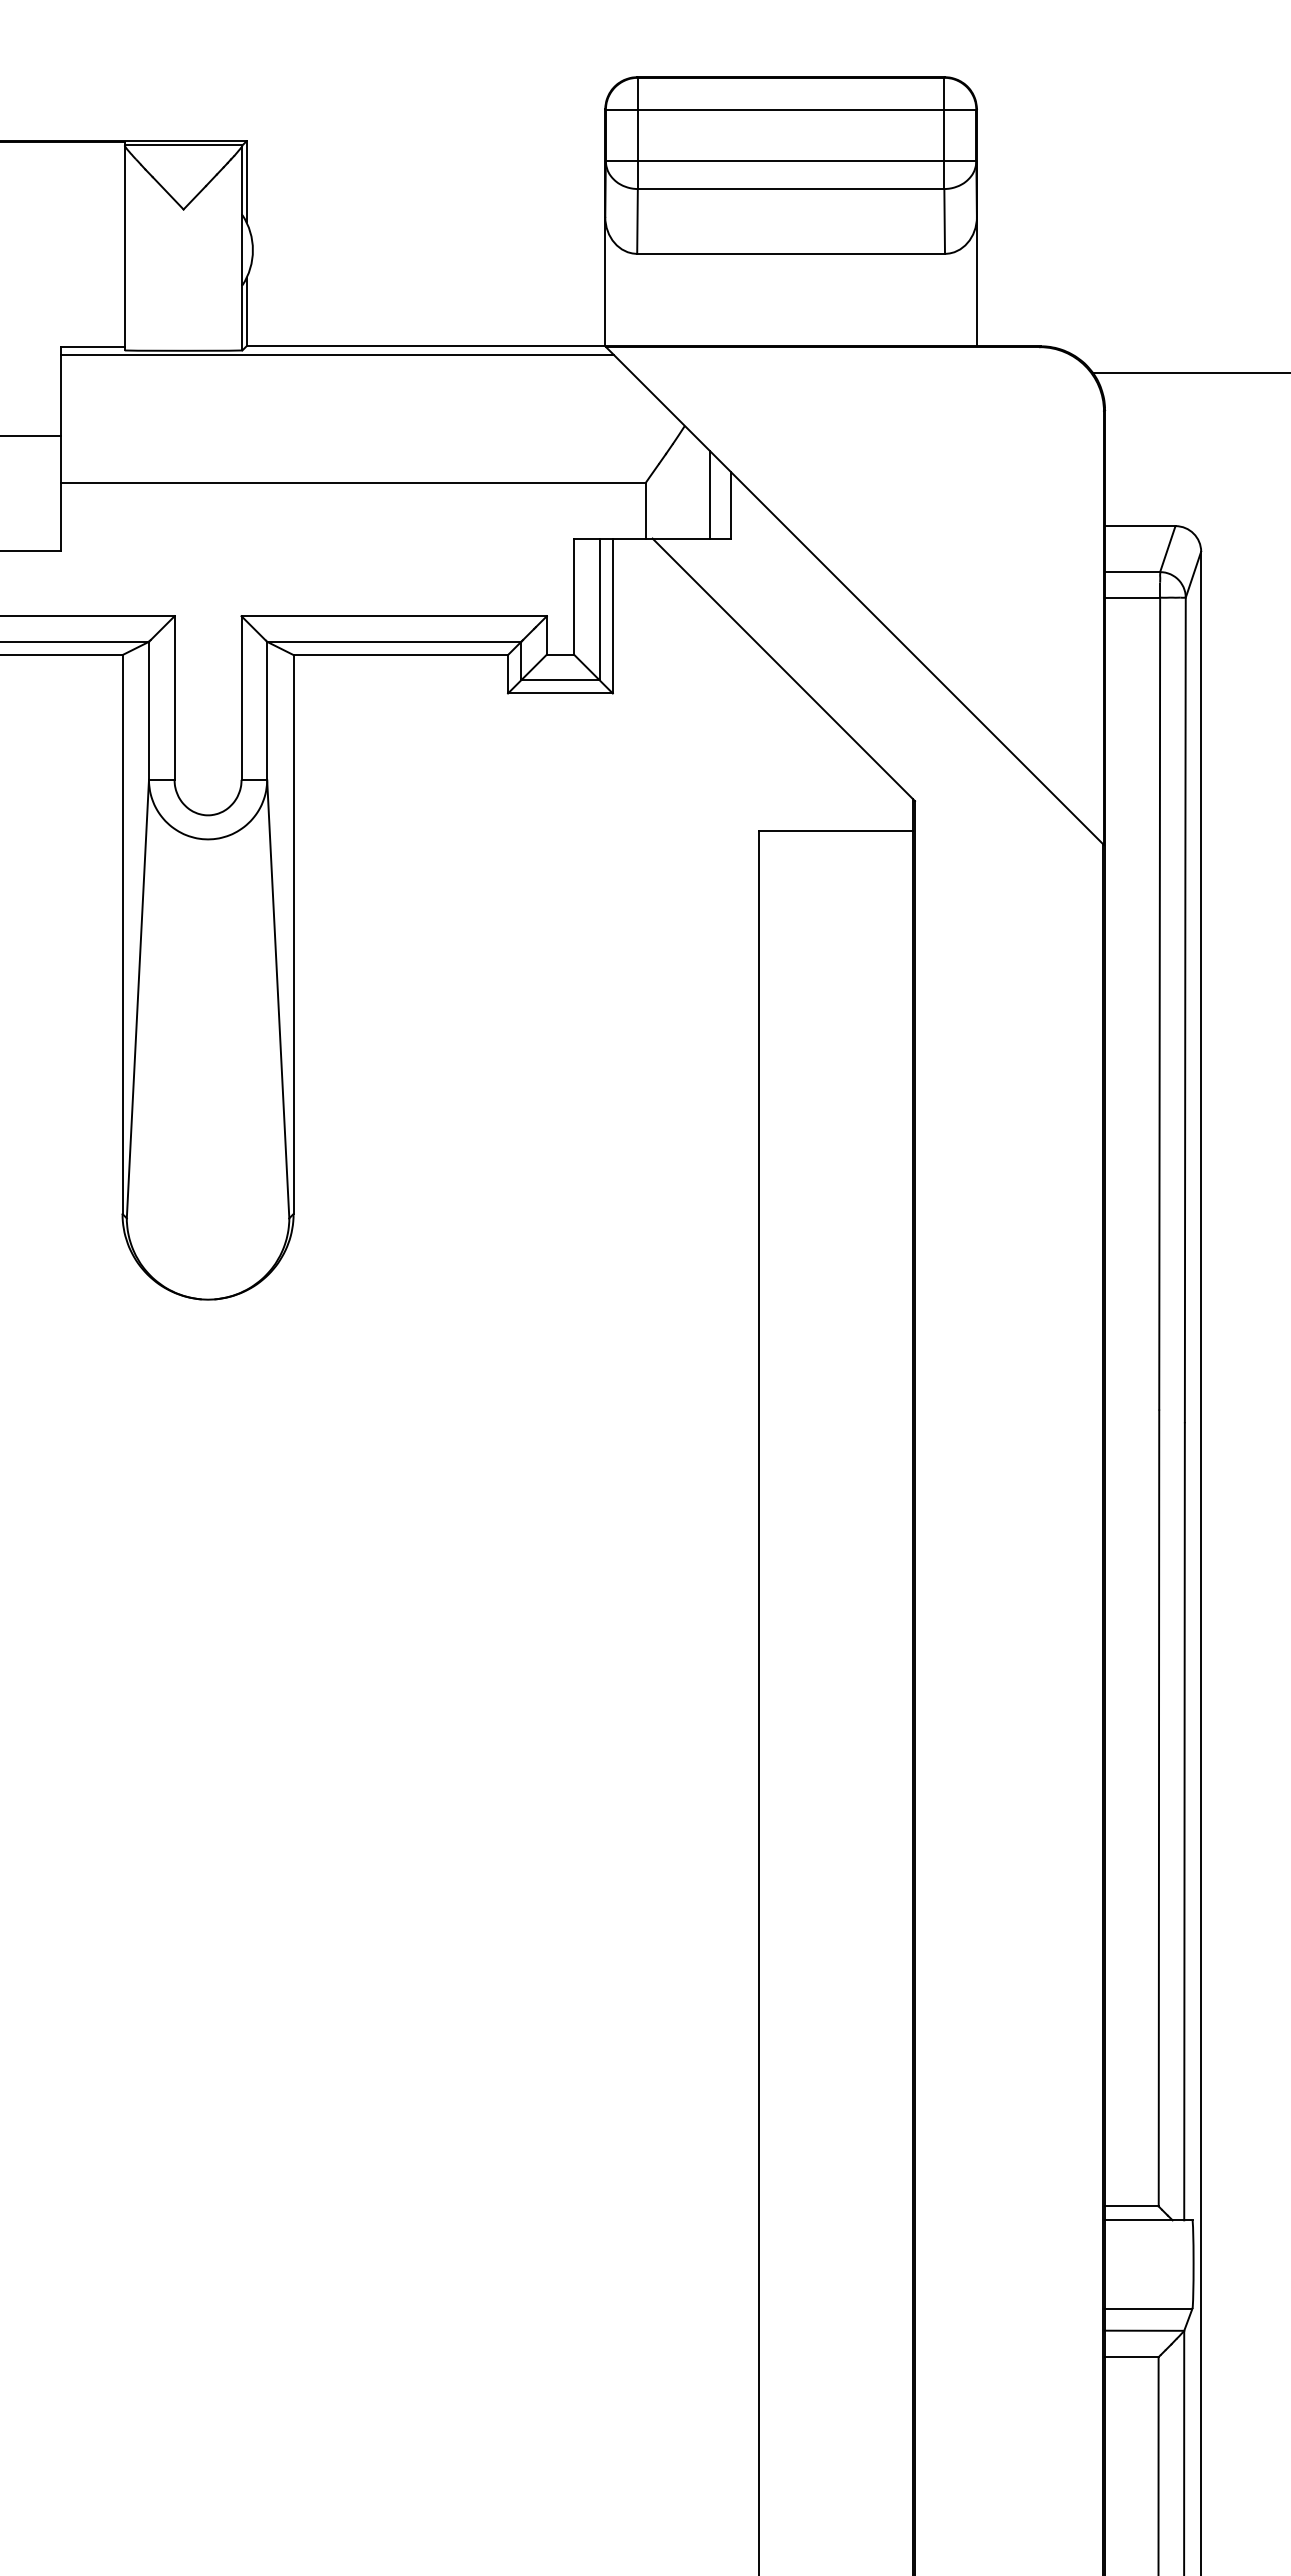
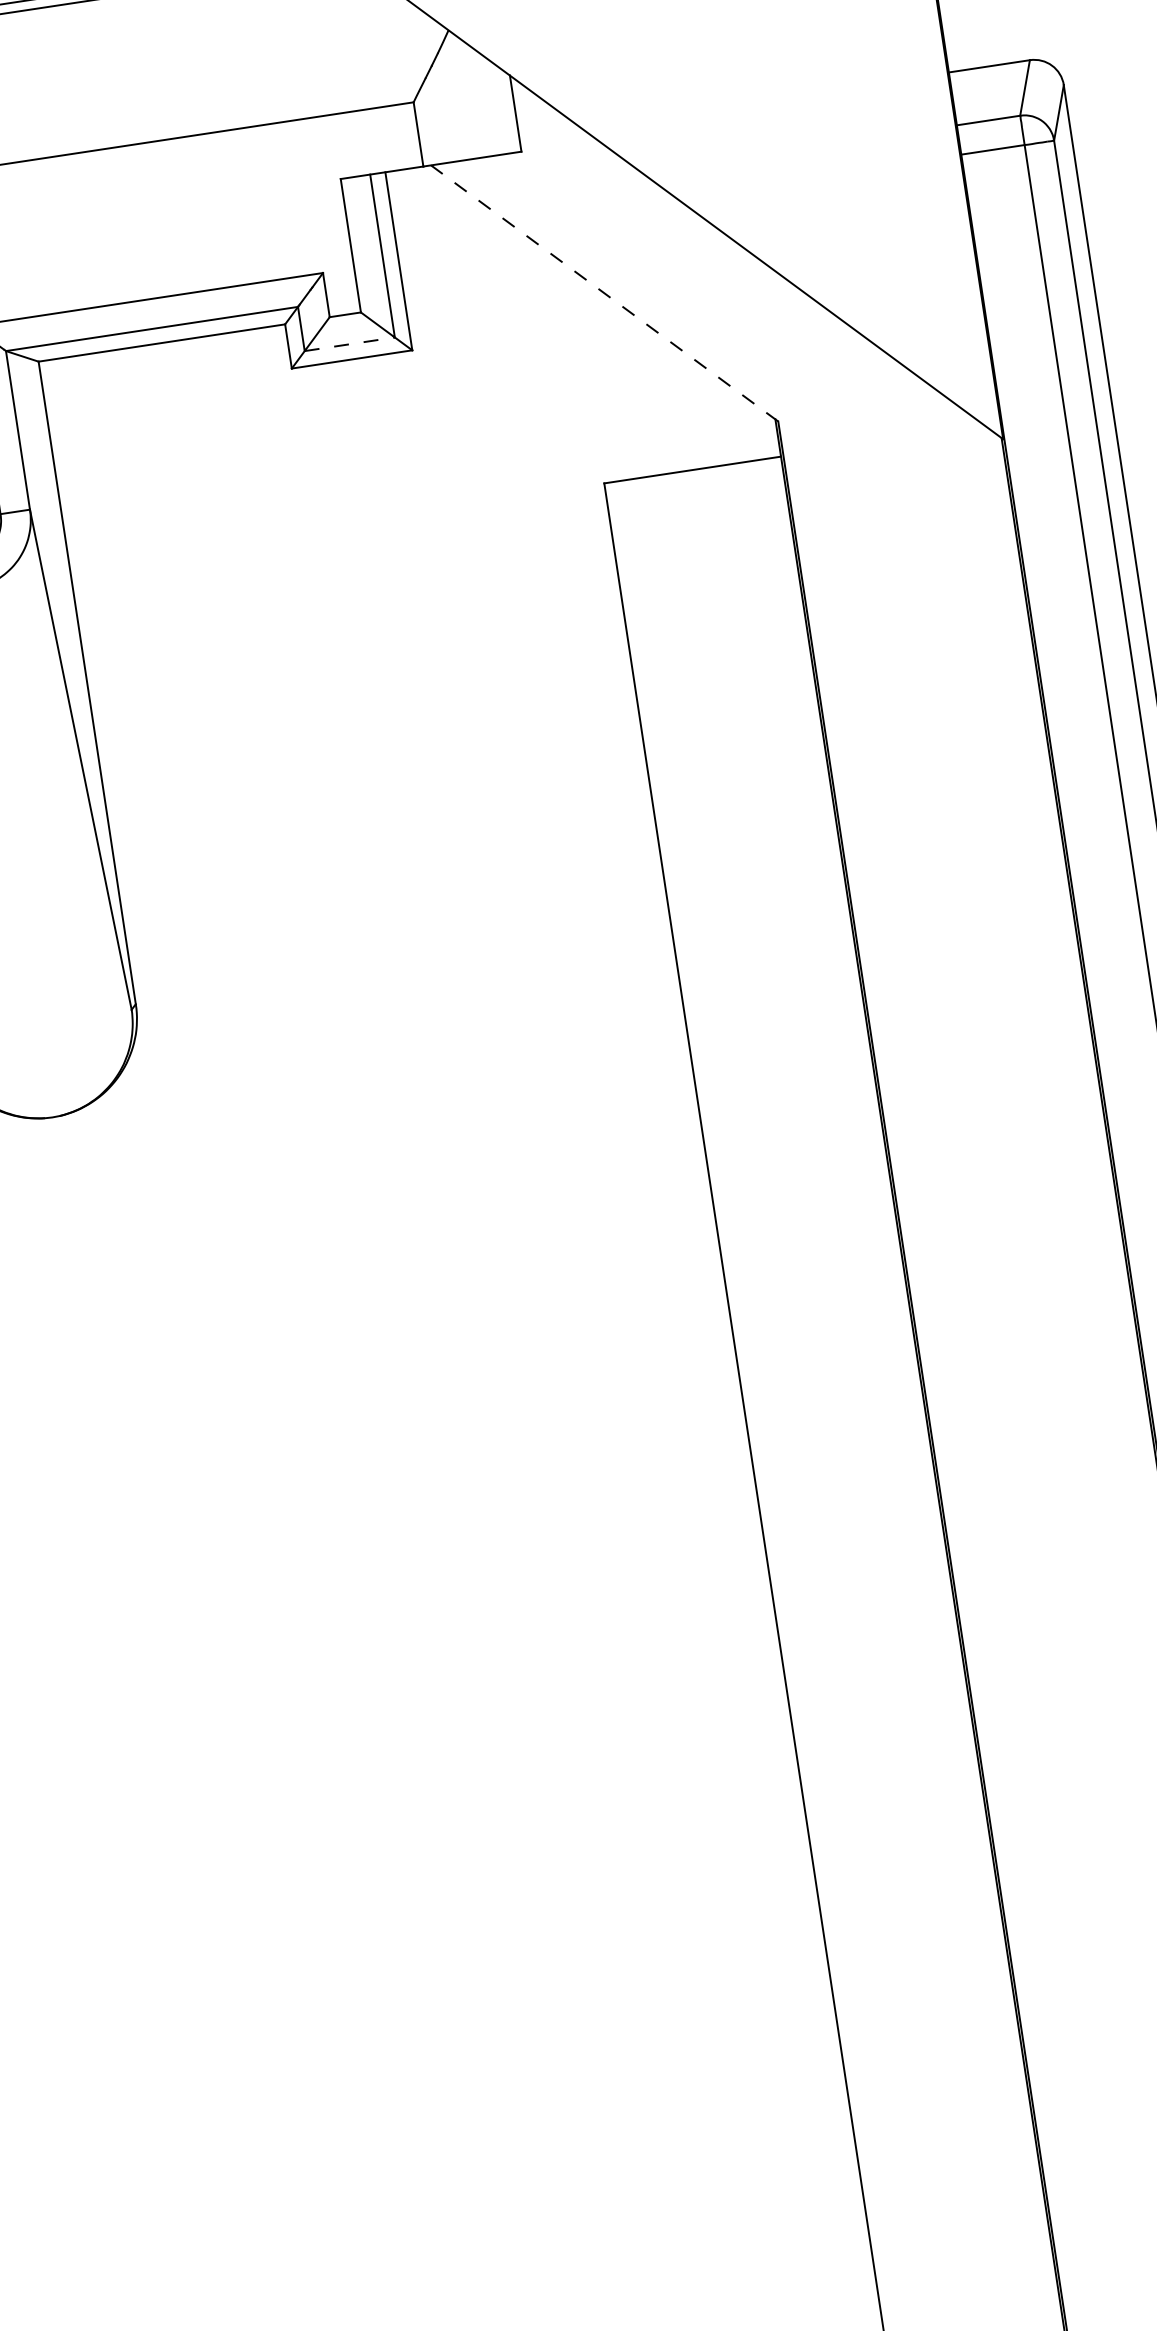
line: (709, 494) -> (488, 104), removed
line: (783, 669) -> (604, 293), solid -> dashed
line: (560, 680) -> (349, 344), solid -> dashed

